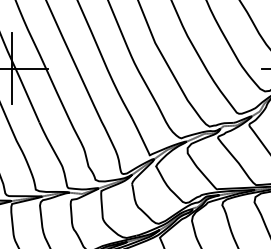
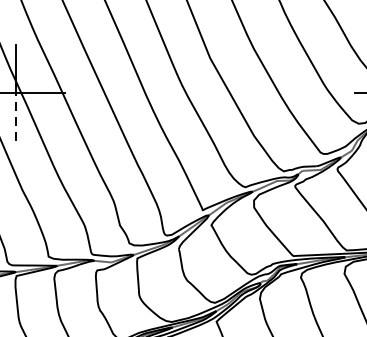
line: (11, 86) -> (15, 117), solid -> dashed

